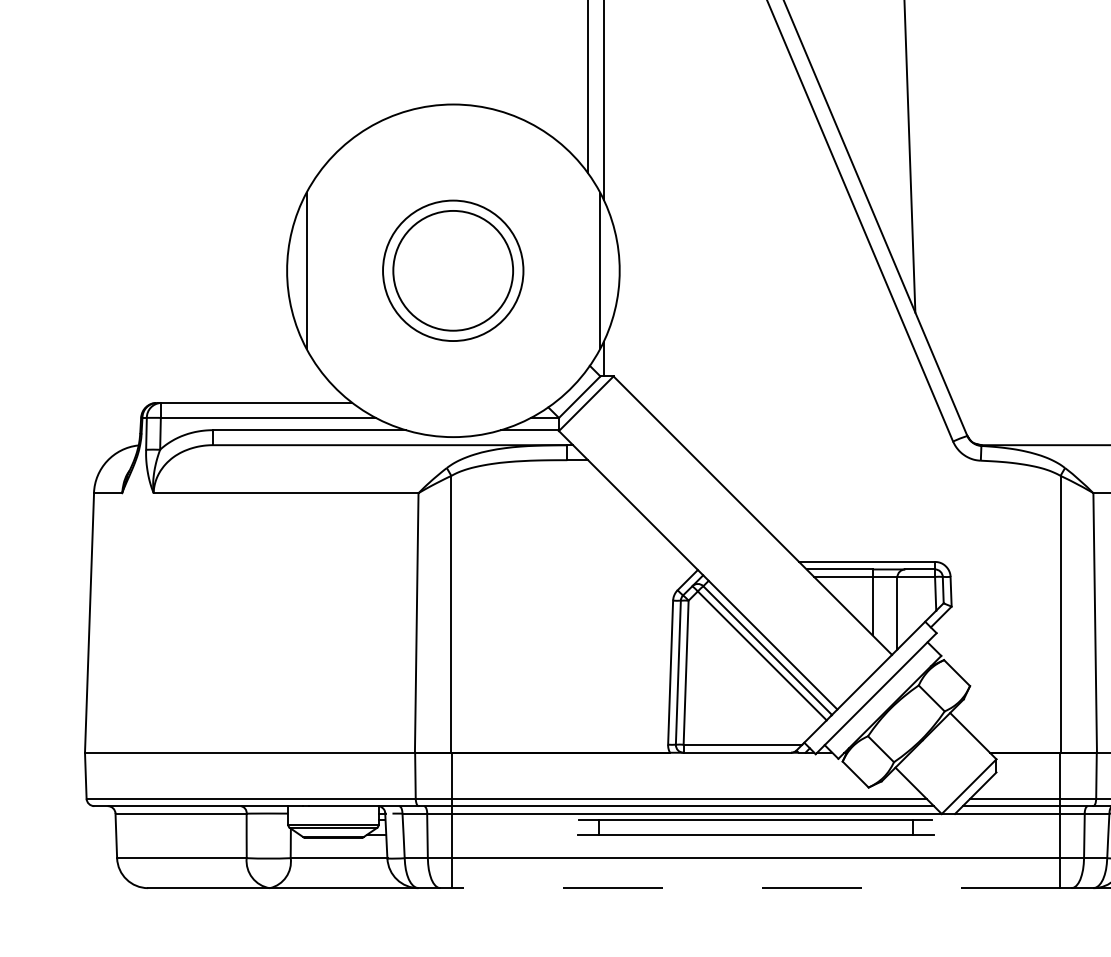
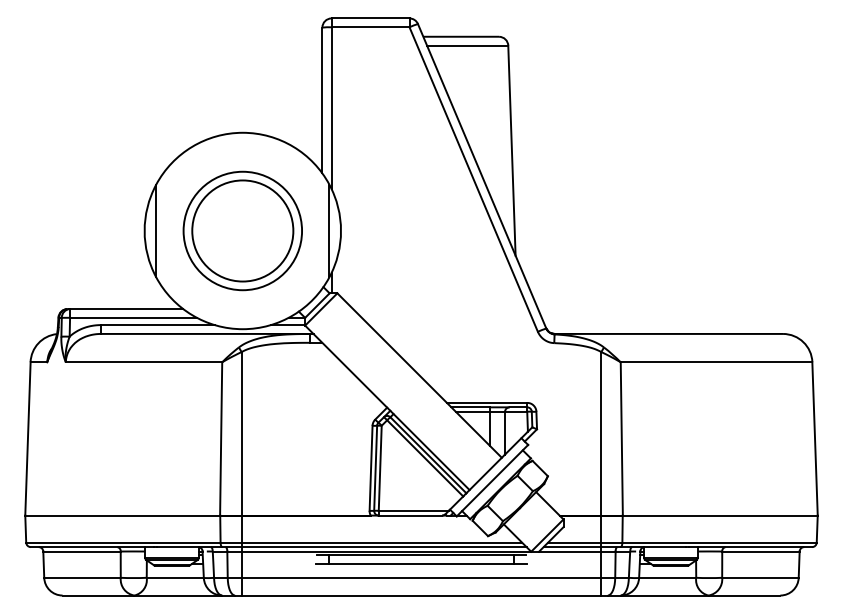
part: (452, 269) -> (242, 230), size x1.43
line: (755, 888) -> (421, 595), dashed -> solid

